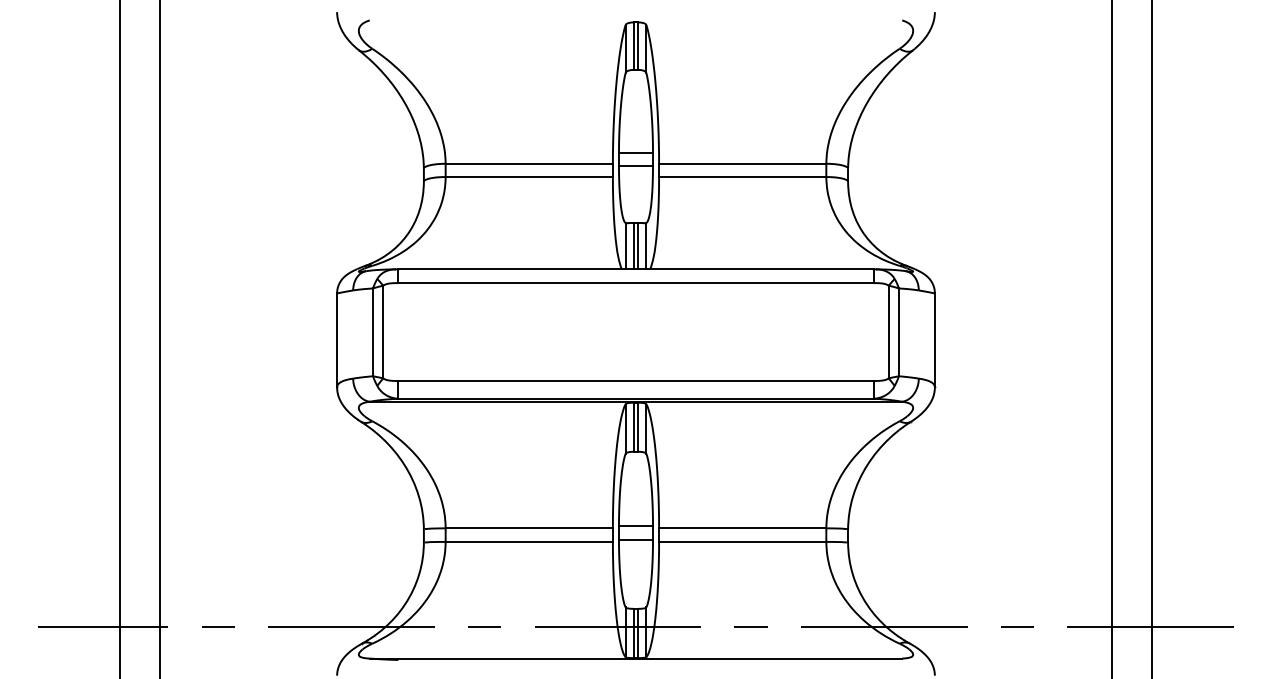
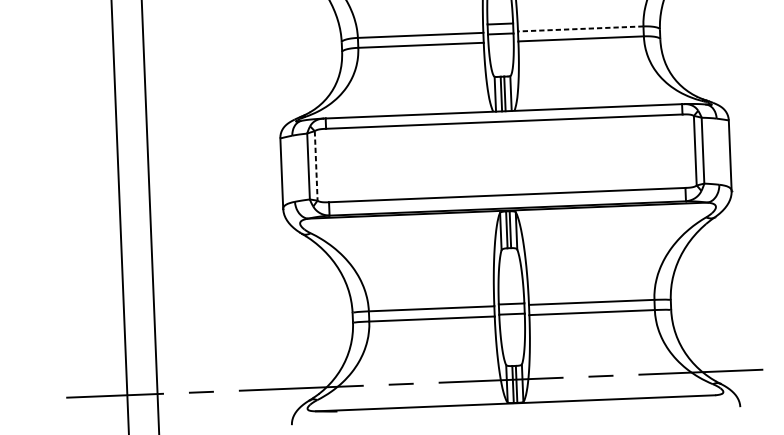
line: (742, 163) -> (580, 28), solid -> dashed
line: (383, 332) -> (316, 166), solid -> dashed

